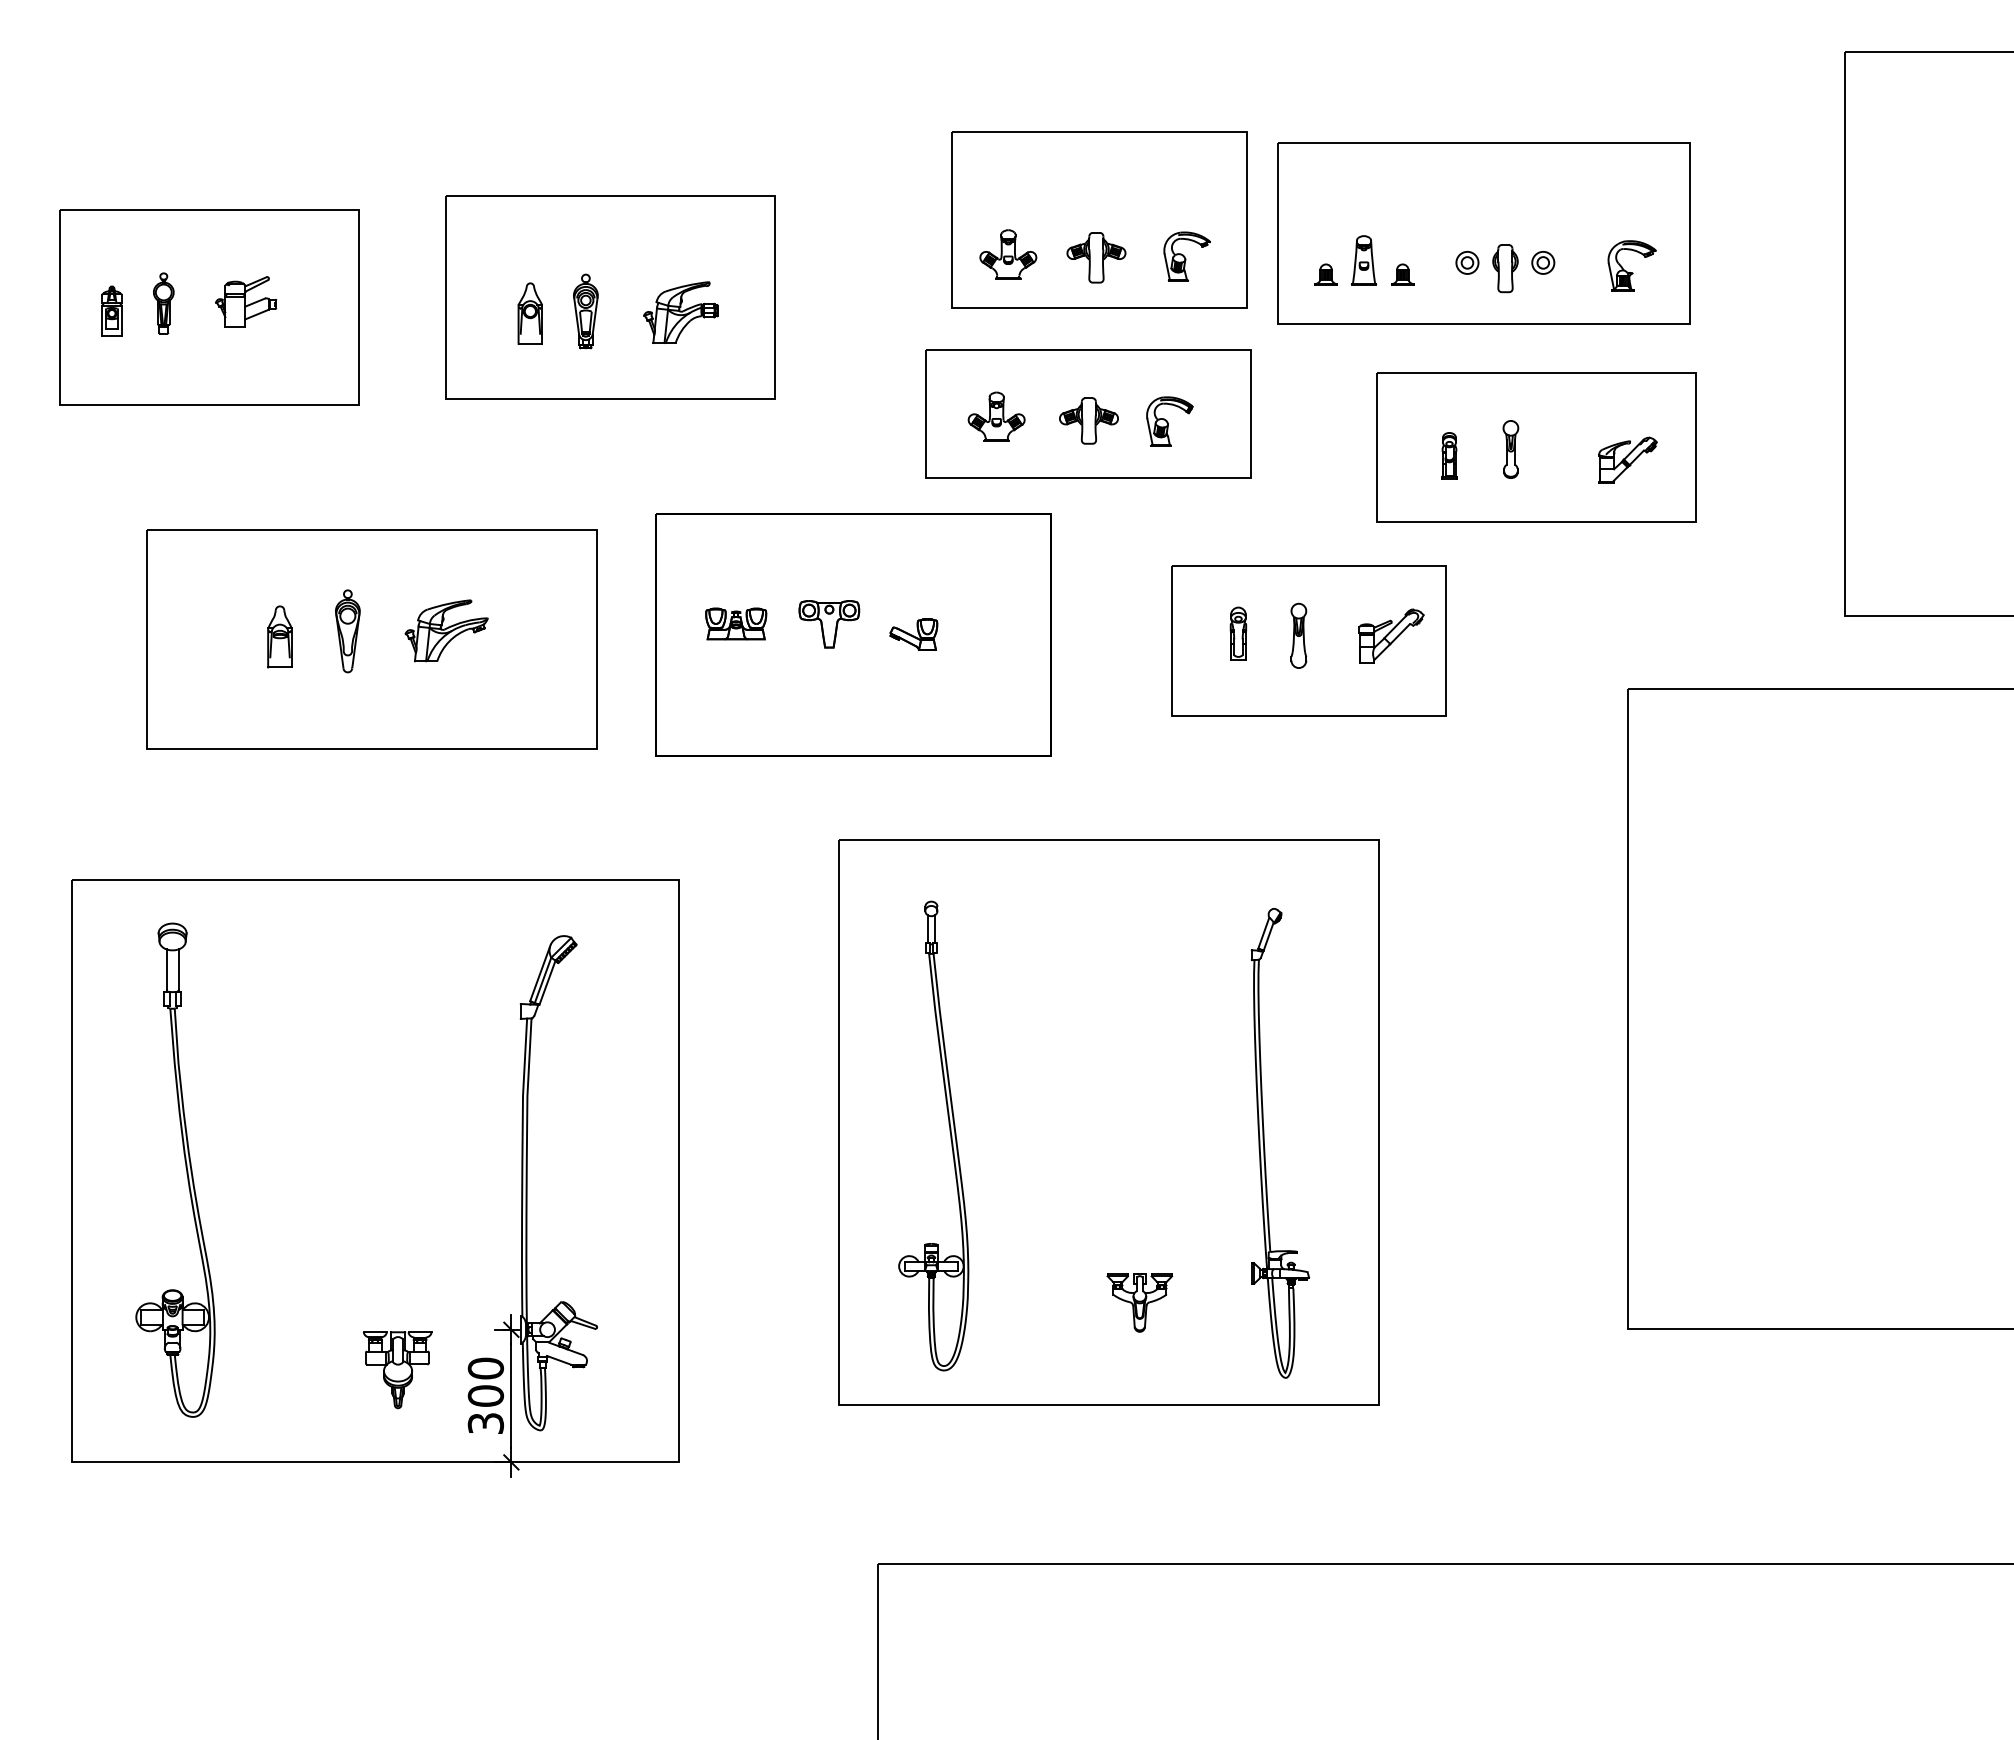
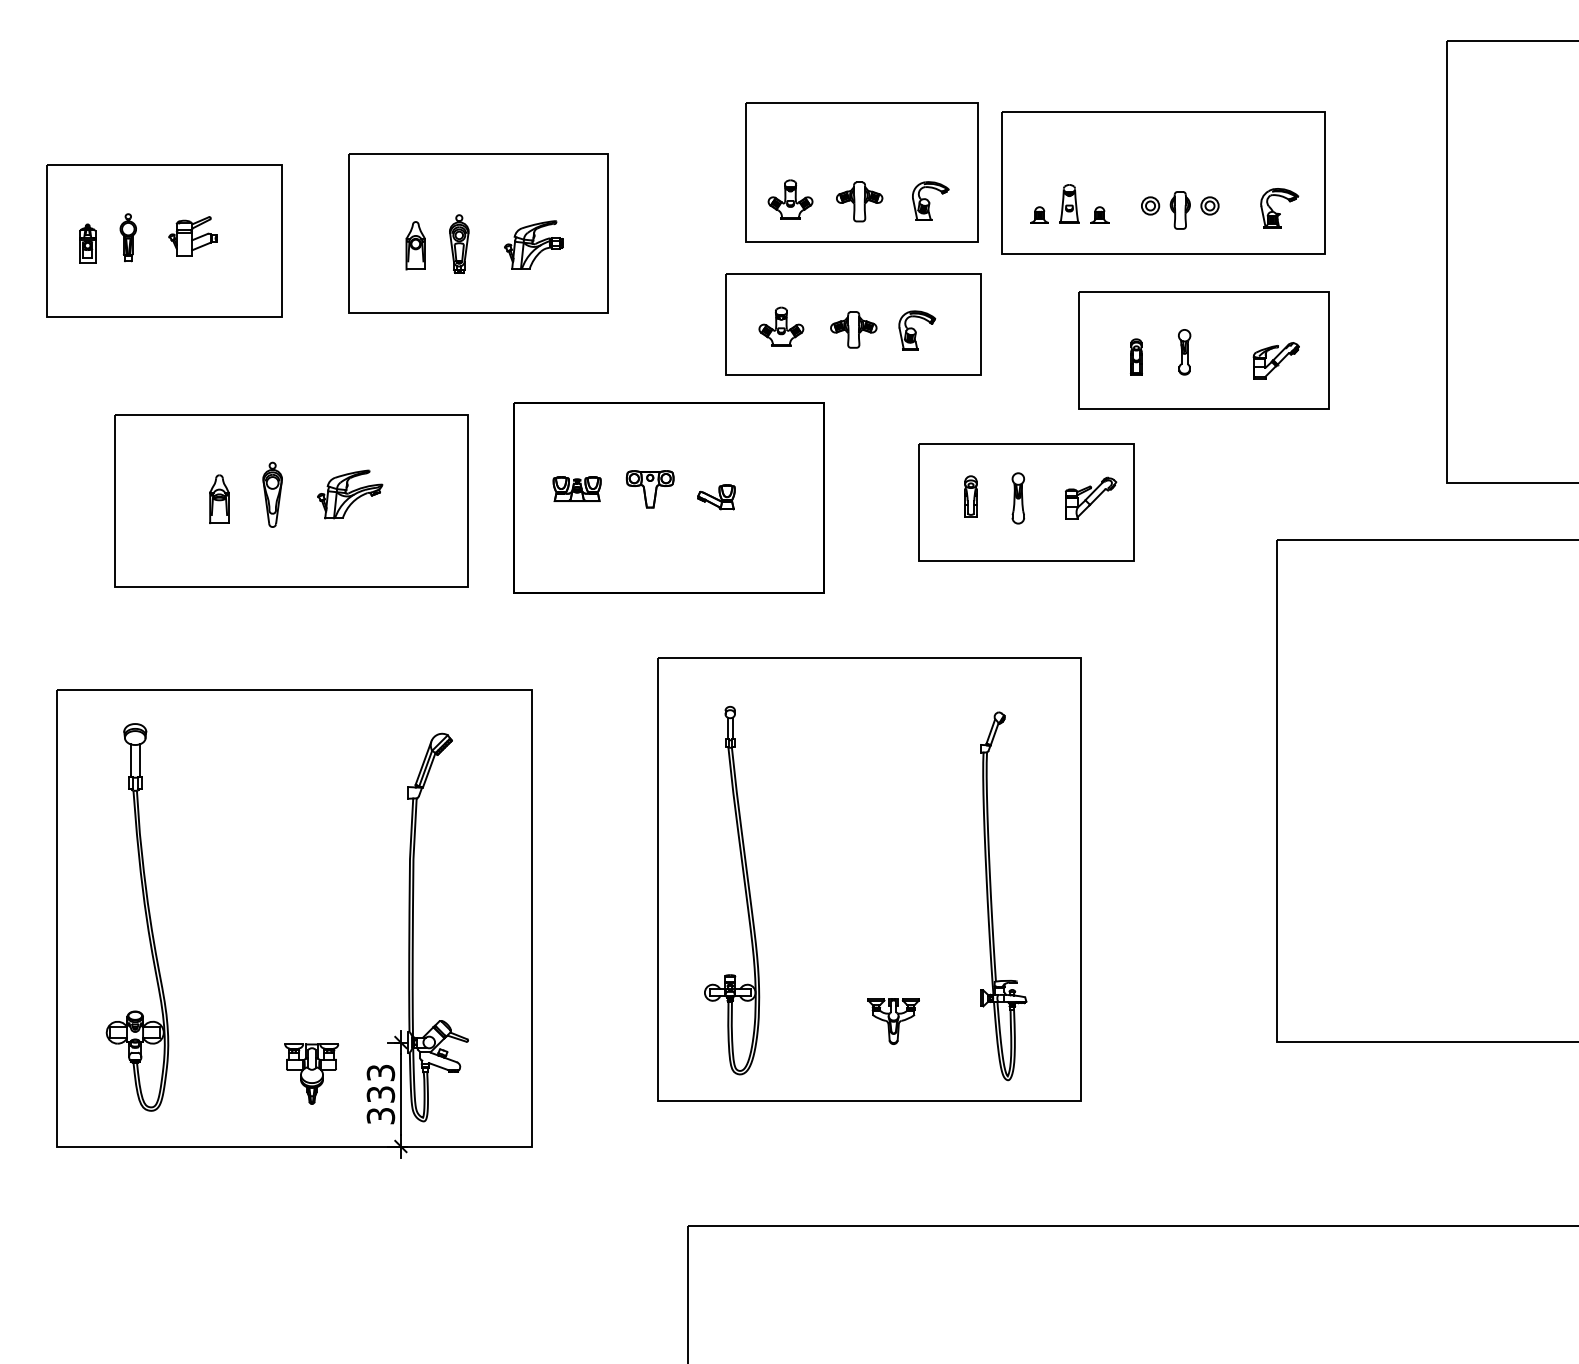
text: (485, 1381) -> (380, 1083), 300 -> 333

